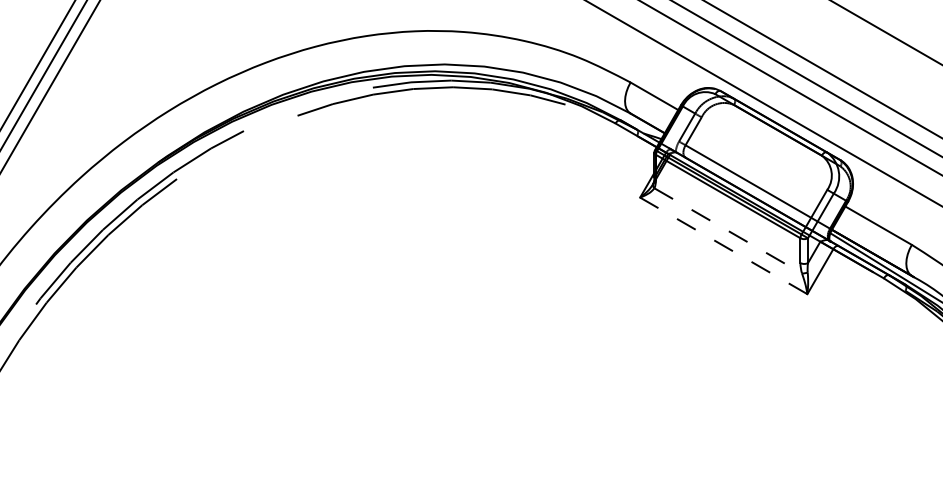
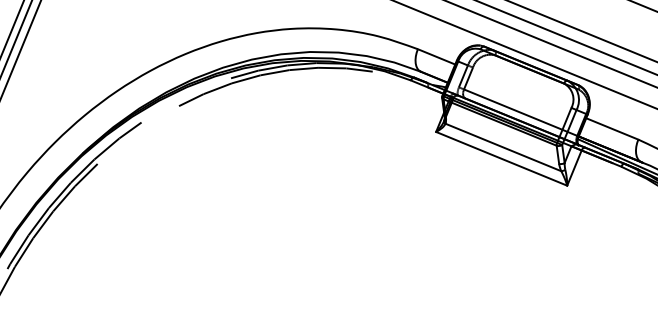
line: (728, 231) -> (503, 147), dashed -> solid
line: (723, 245) -> (501, 158), dashed -> solid

